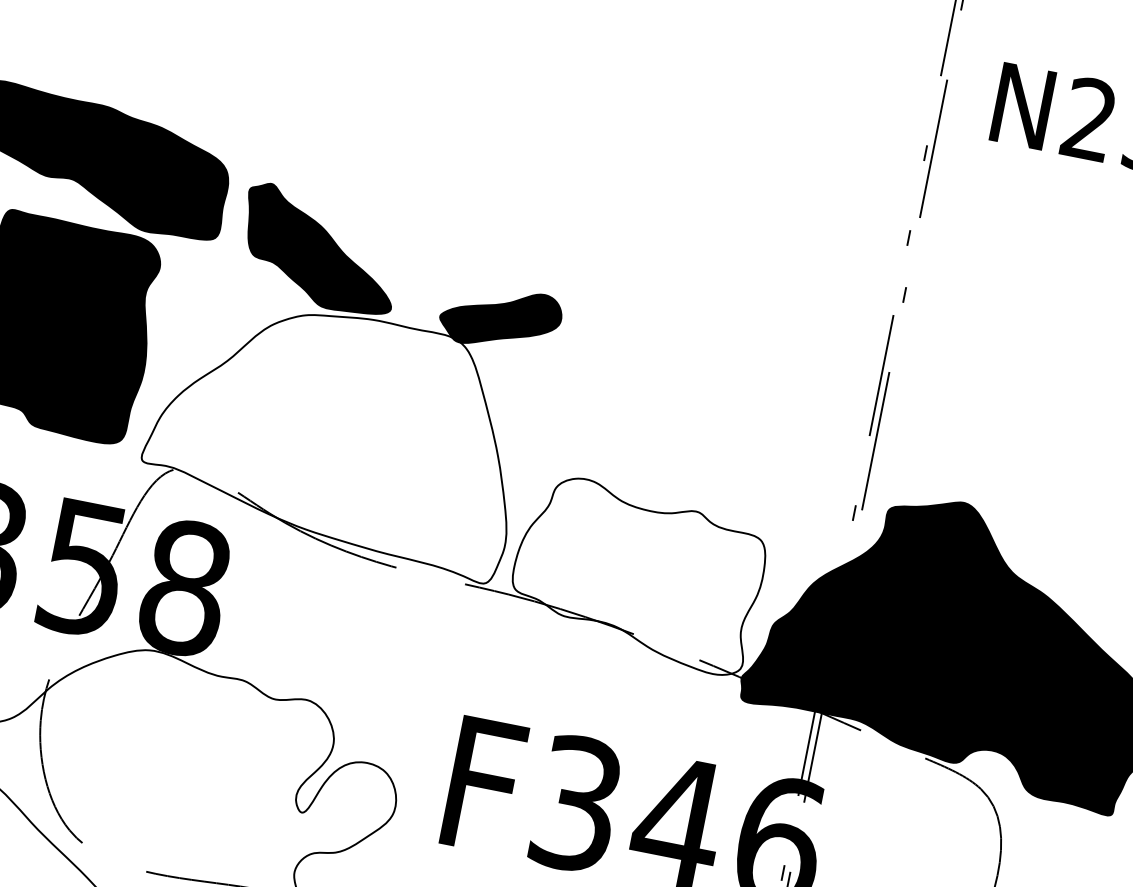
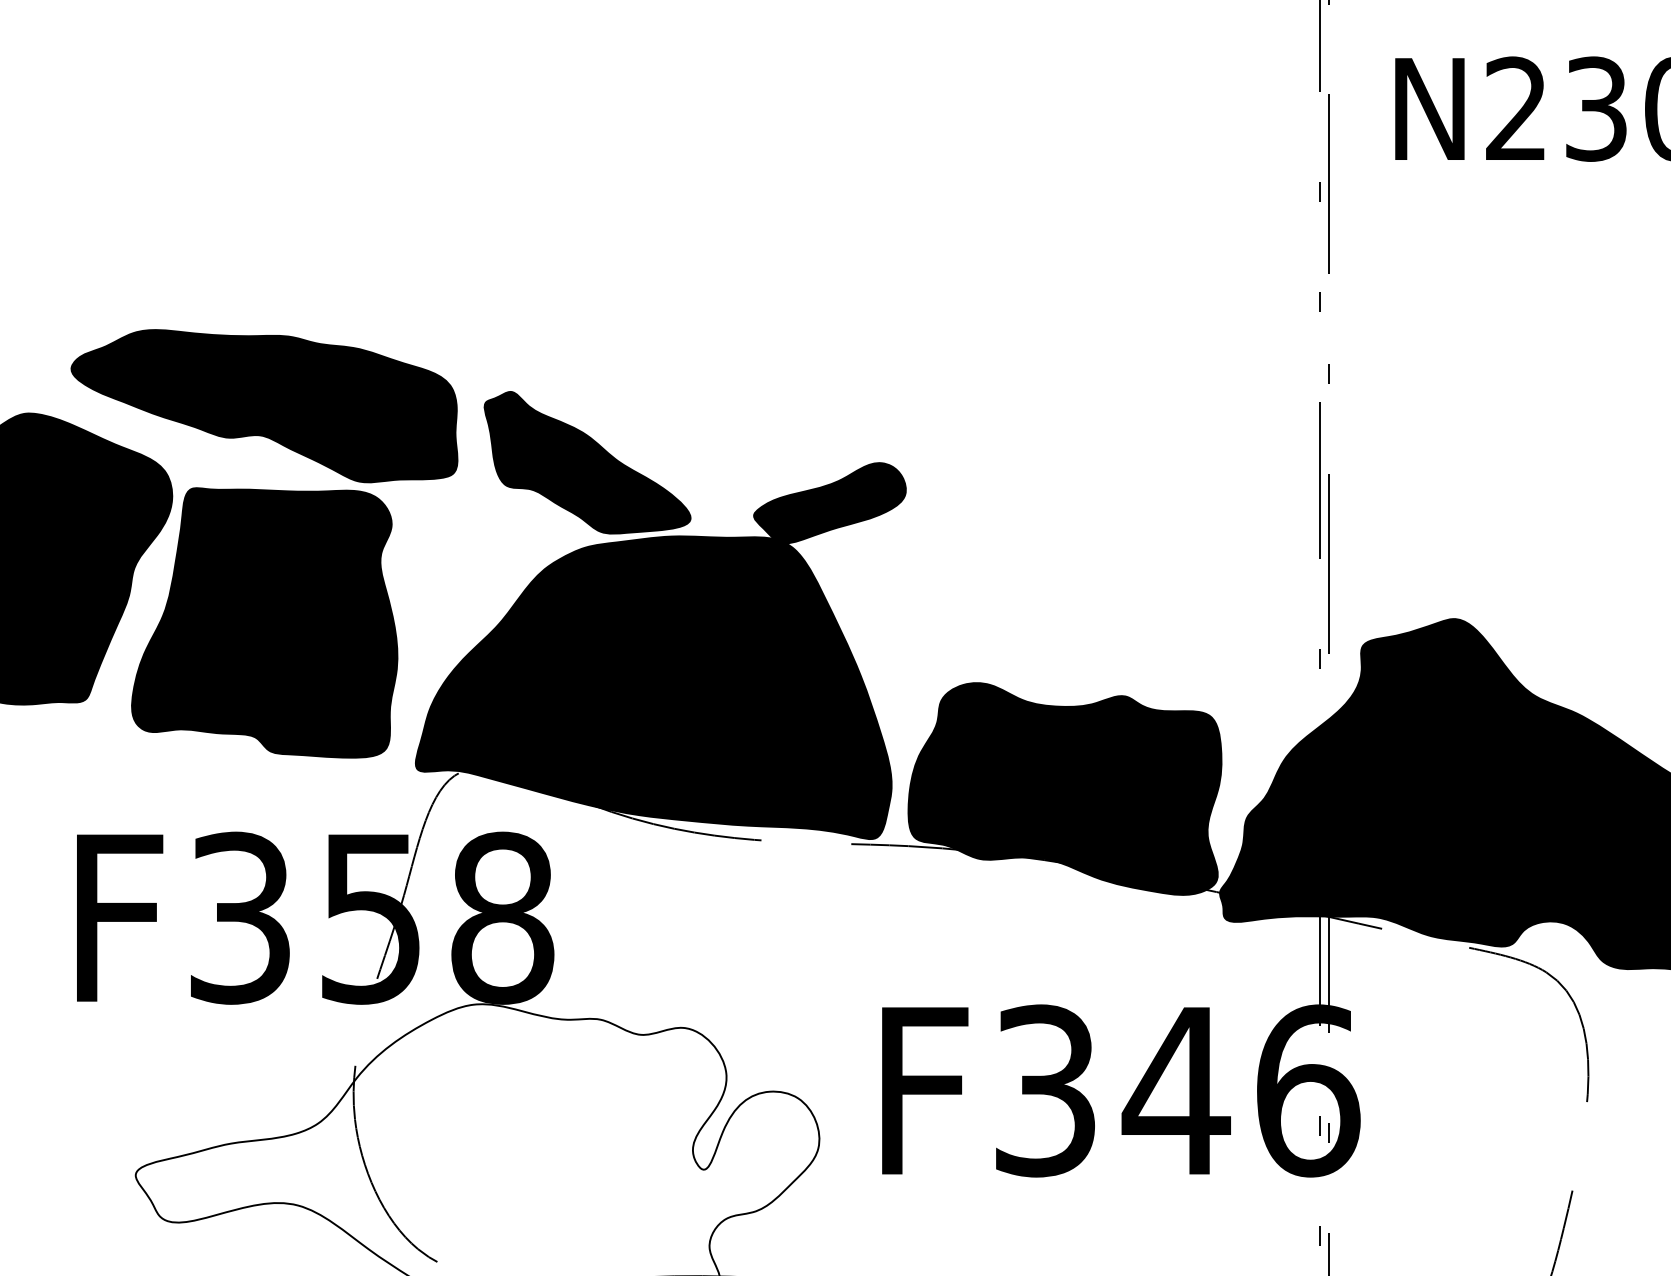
fill: (336, 433) -> (653, 687), added
fill: (637, 573) -> (1064, 788), added

